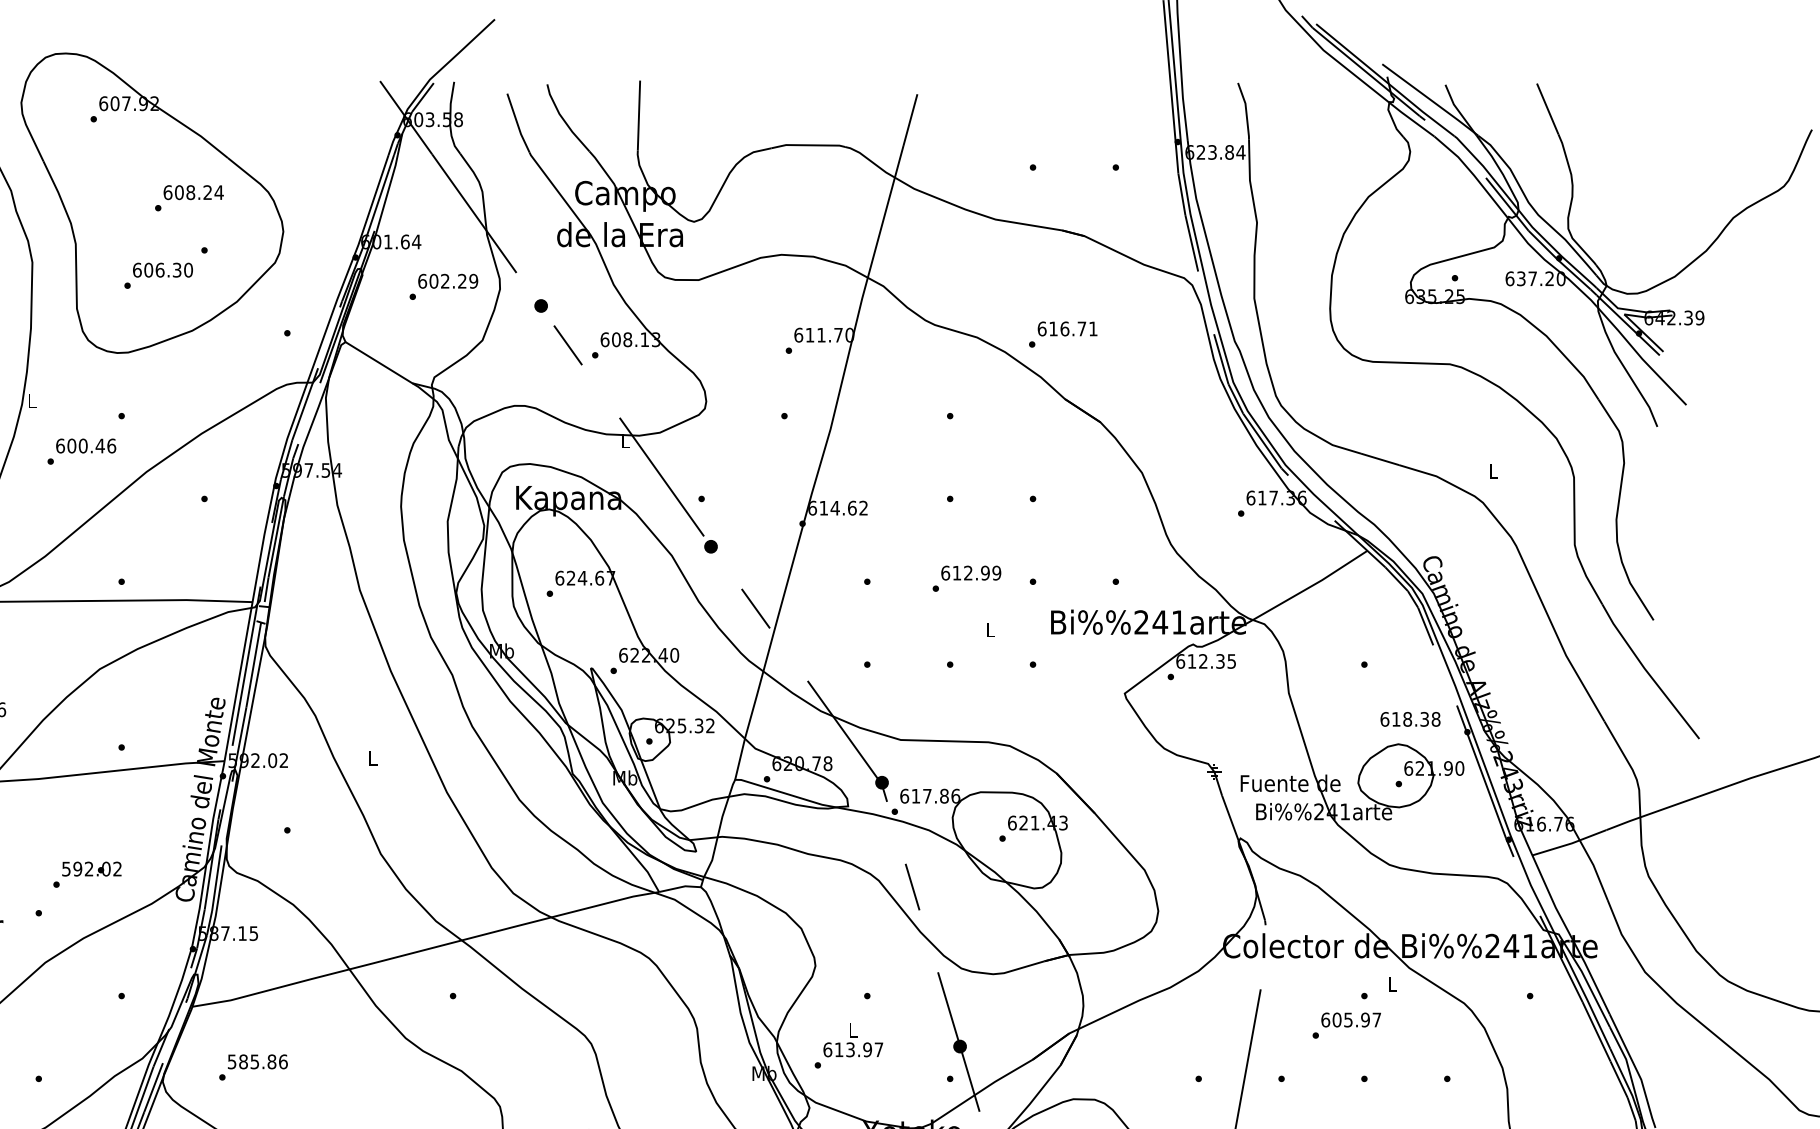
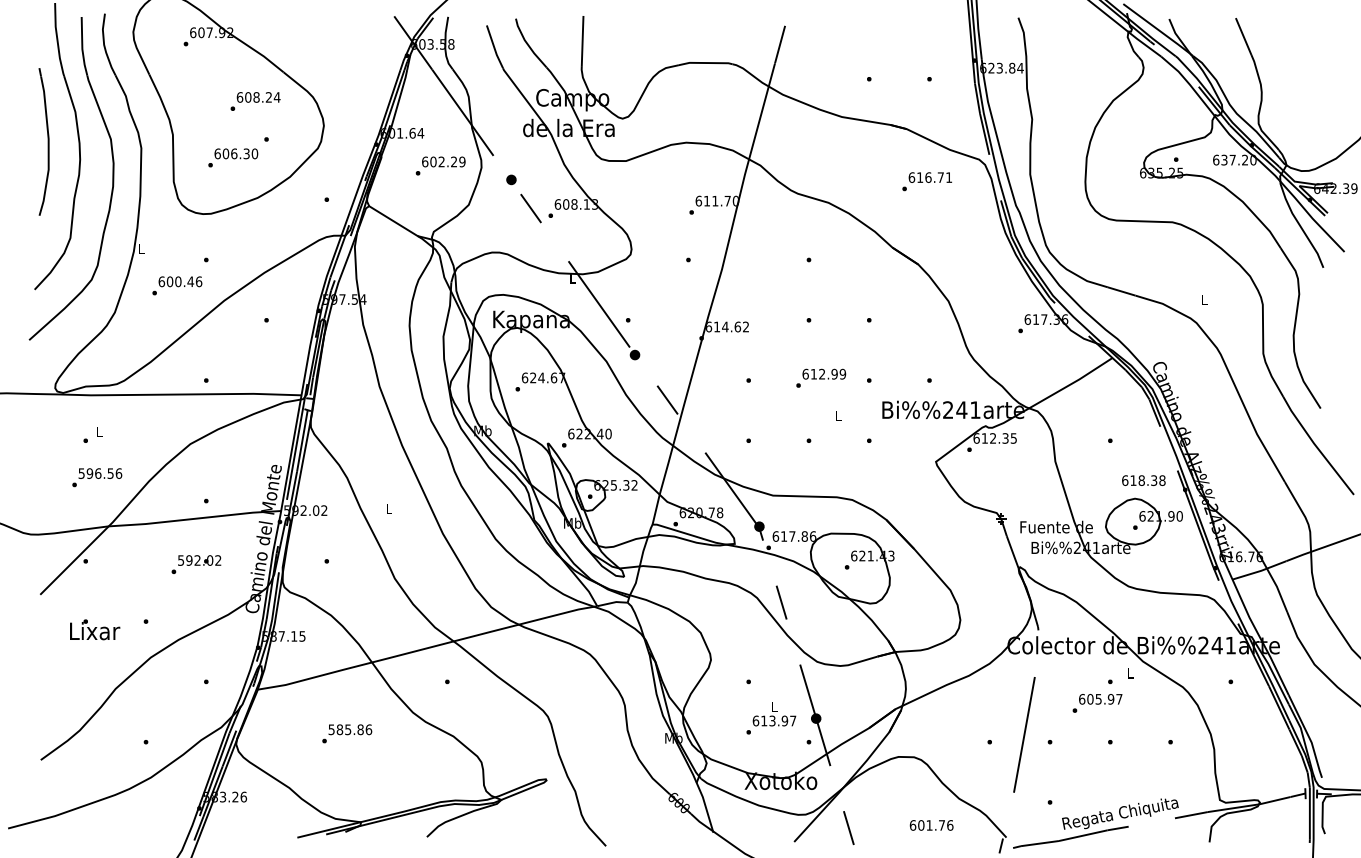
text: (1062, 334) -> (926, 181), moved
text: (87, 874) -> (196, 564), moved
text: (849, 1046) -> (771, 718), moved
text: (253, 1067) -> (347, 733), moved

